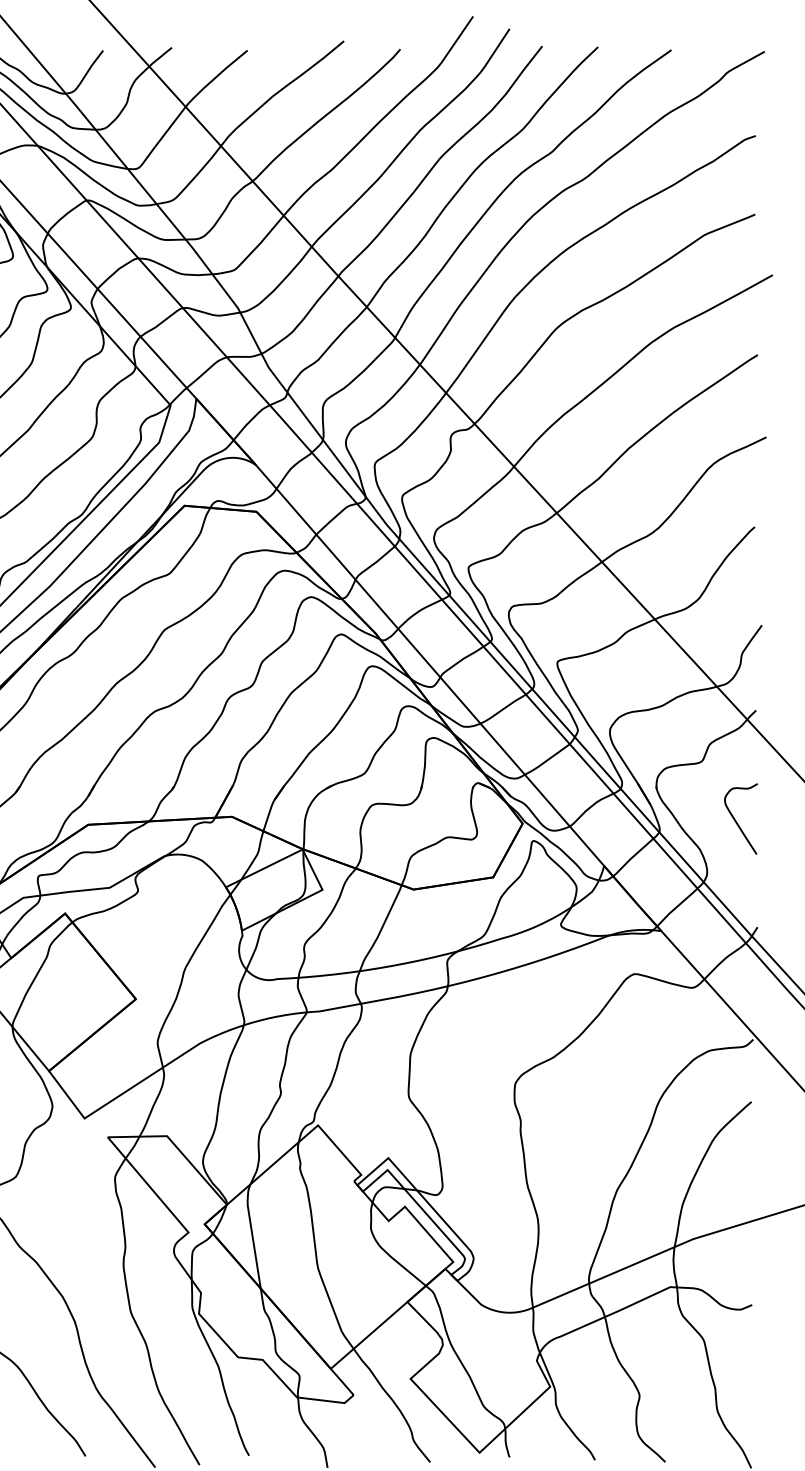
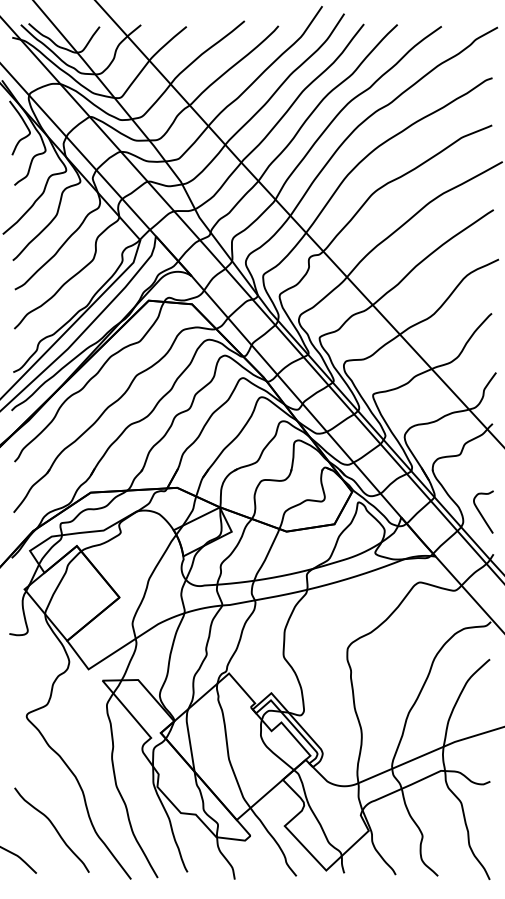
curve: (737, 821) -> (481, 513), moved

